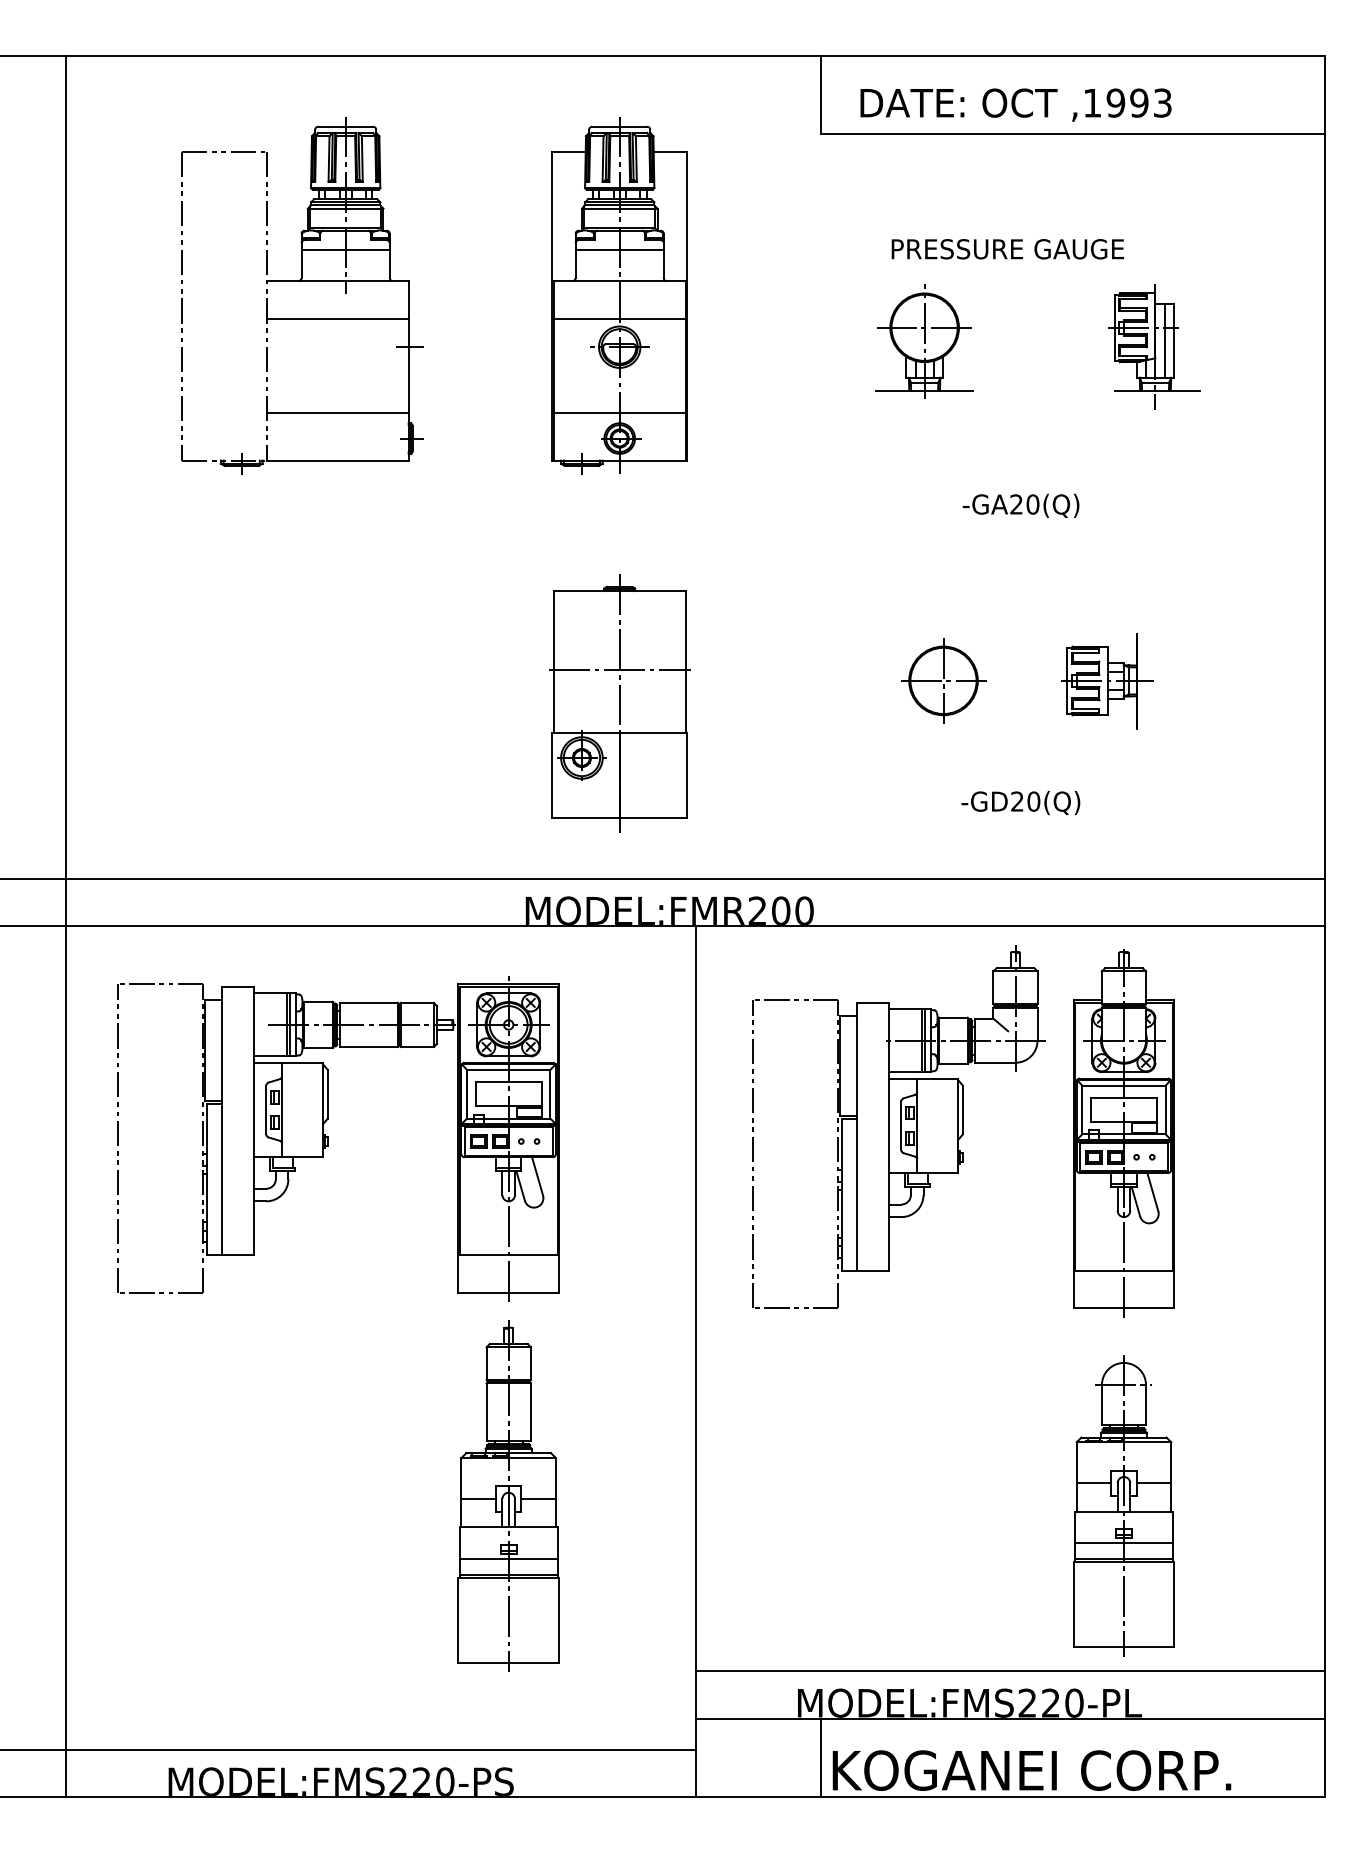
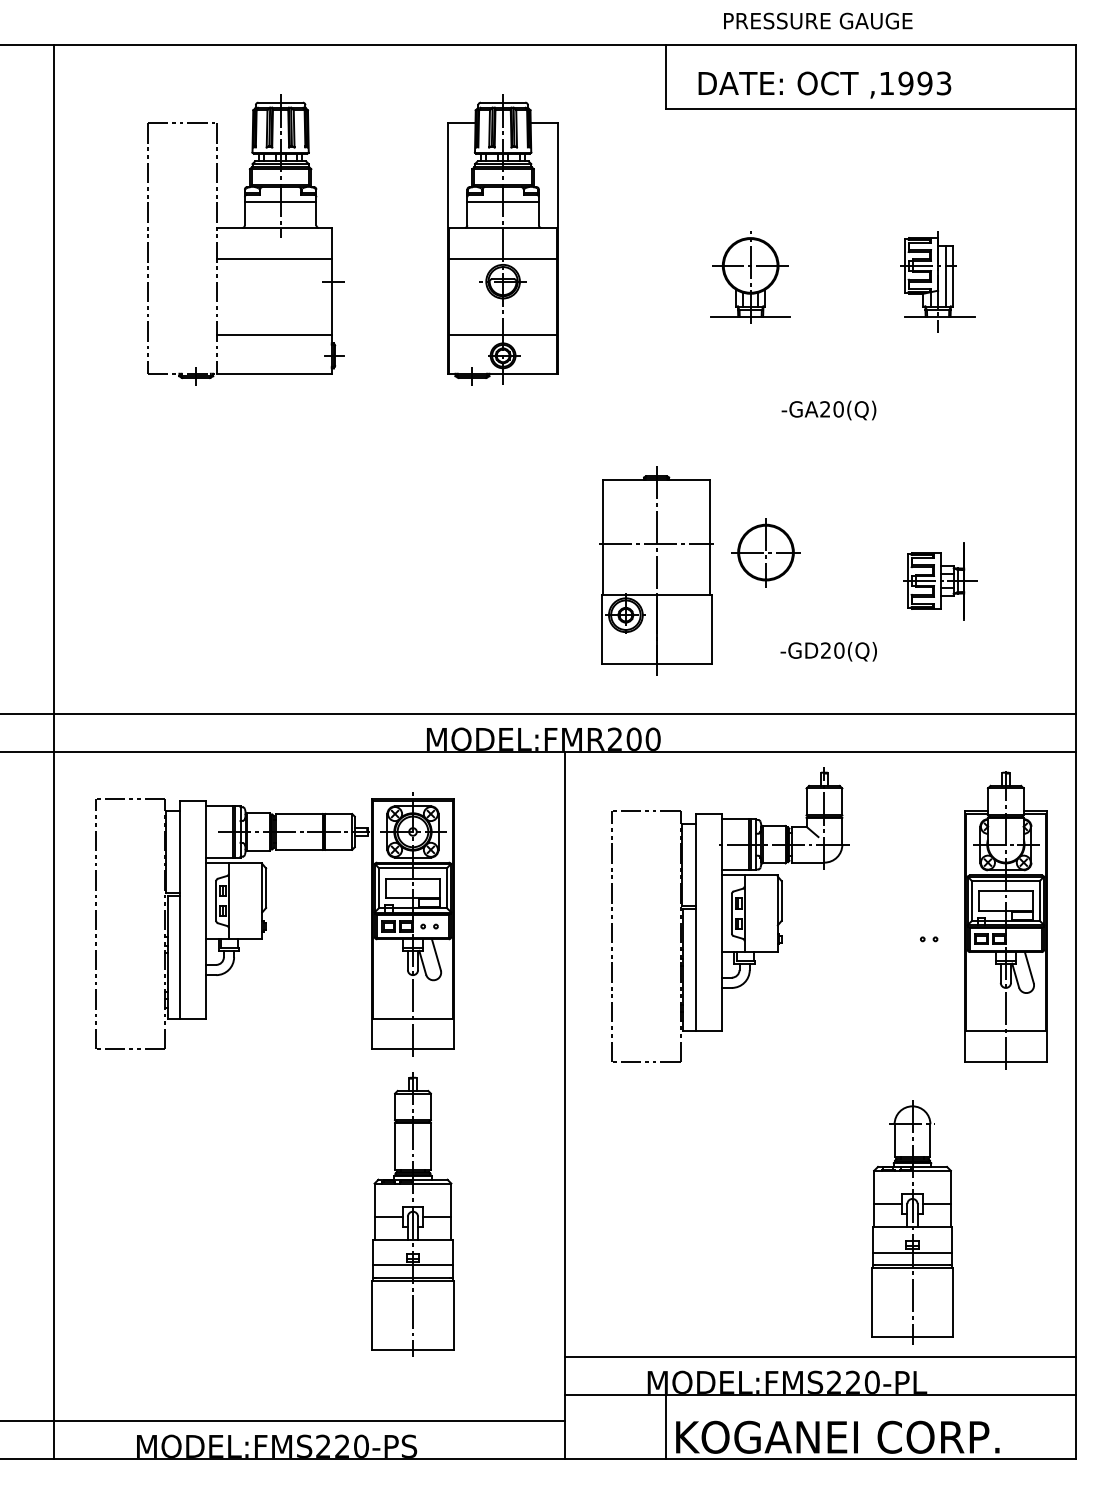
text: (1007, 249) -> (817, 21), moved
part: (1107, 681) -> (940, 581), moved
part: (619, 703) -> (656, 570), moved
part: (1123, 1133) -> (1005, 920), moved

